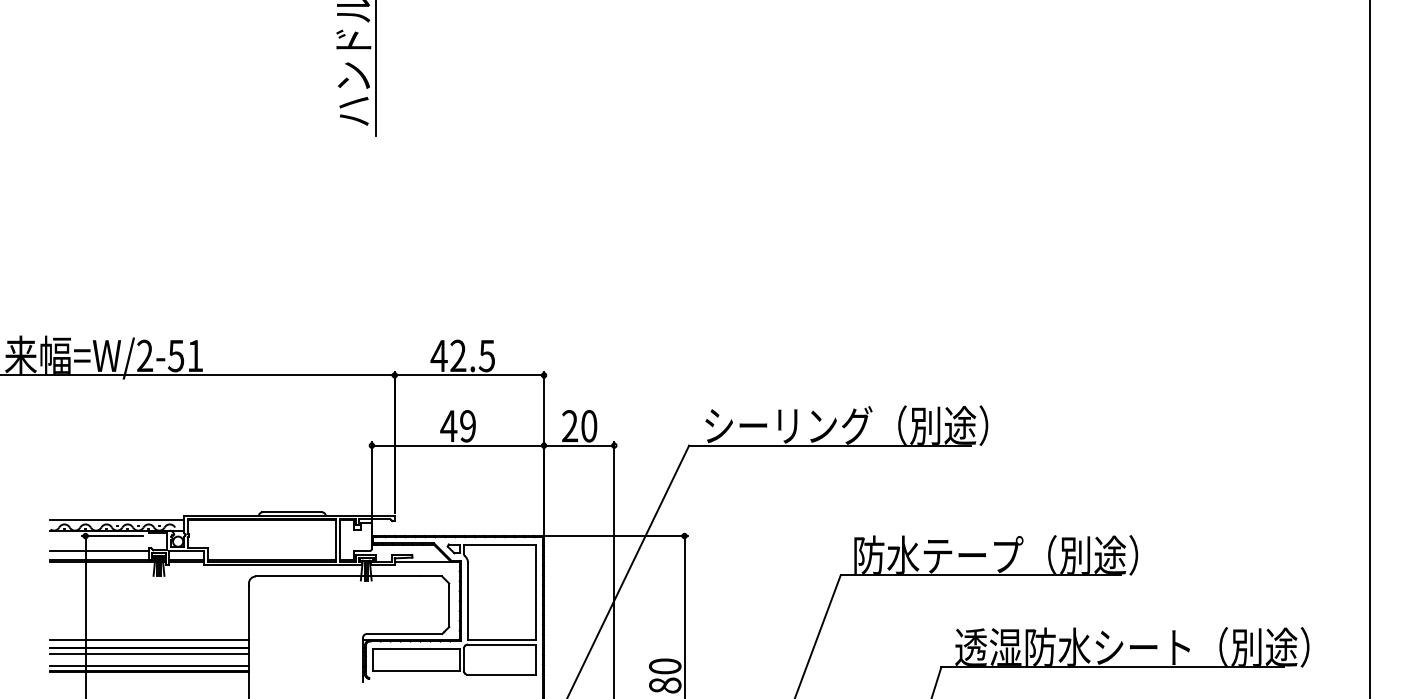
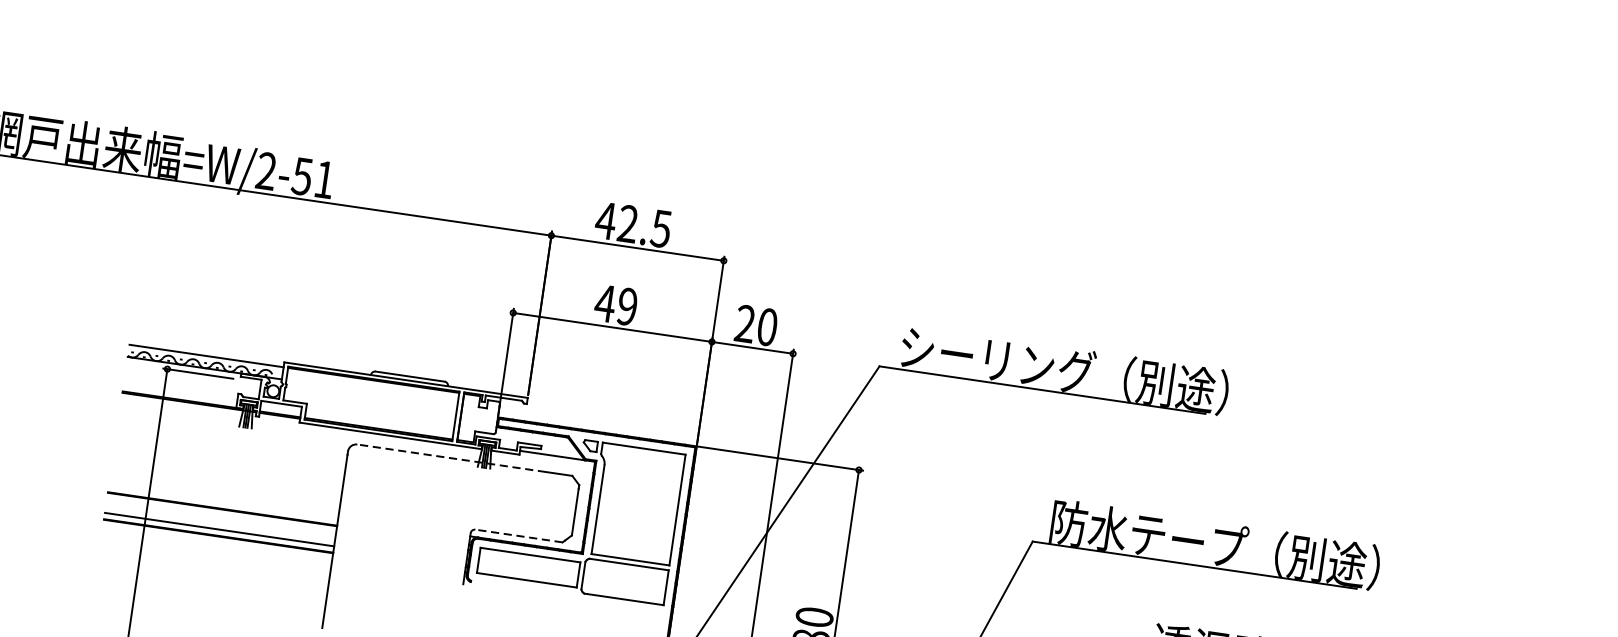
line: (99, 551) -> (180, 389), removed
line: (337, 576) -> (451, 458), solid -> dashed
line: (404, 634) -> (519, 536), solid -> dashed
line: (149, 640) -> (223, 500), removed
line: (149, 653) -> (221, 515), removed

